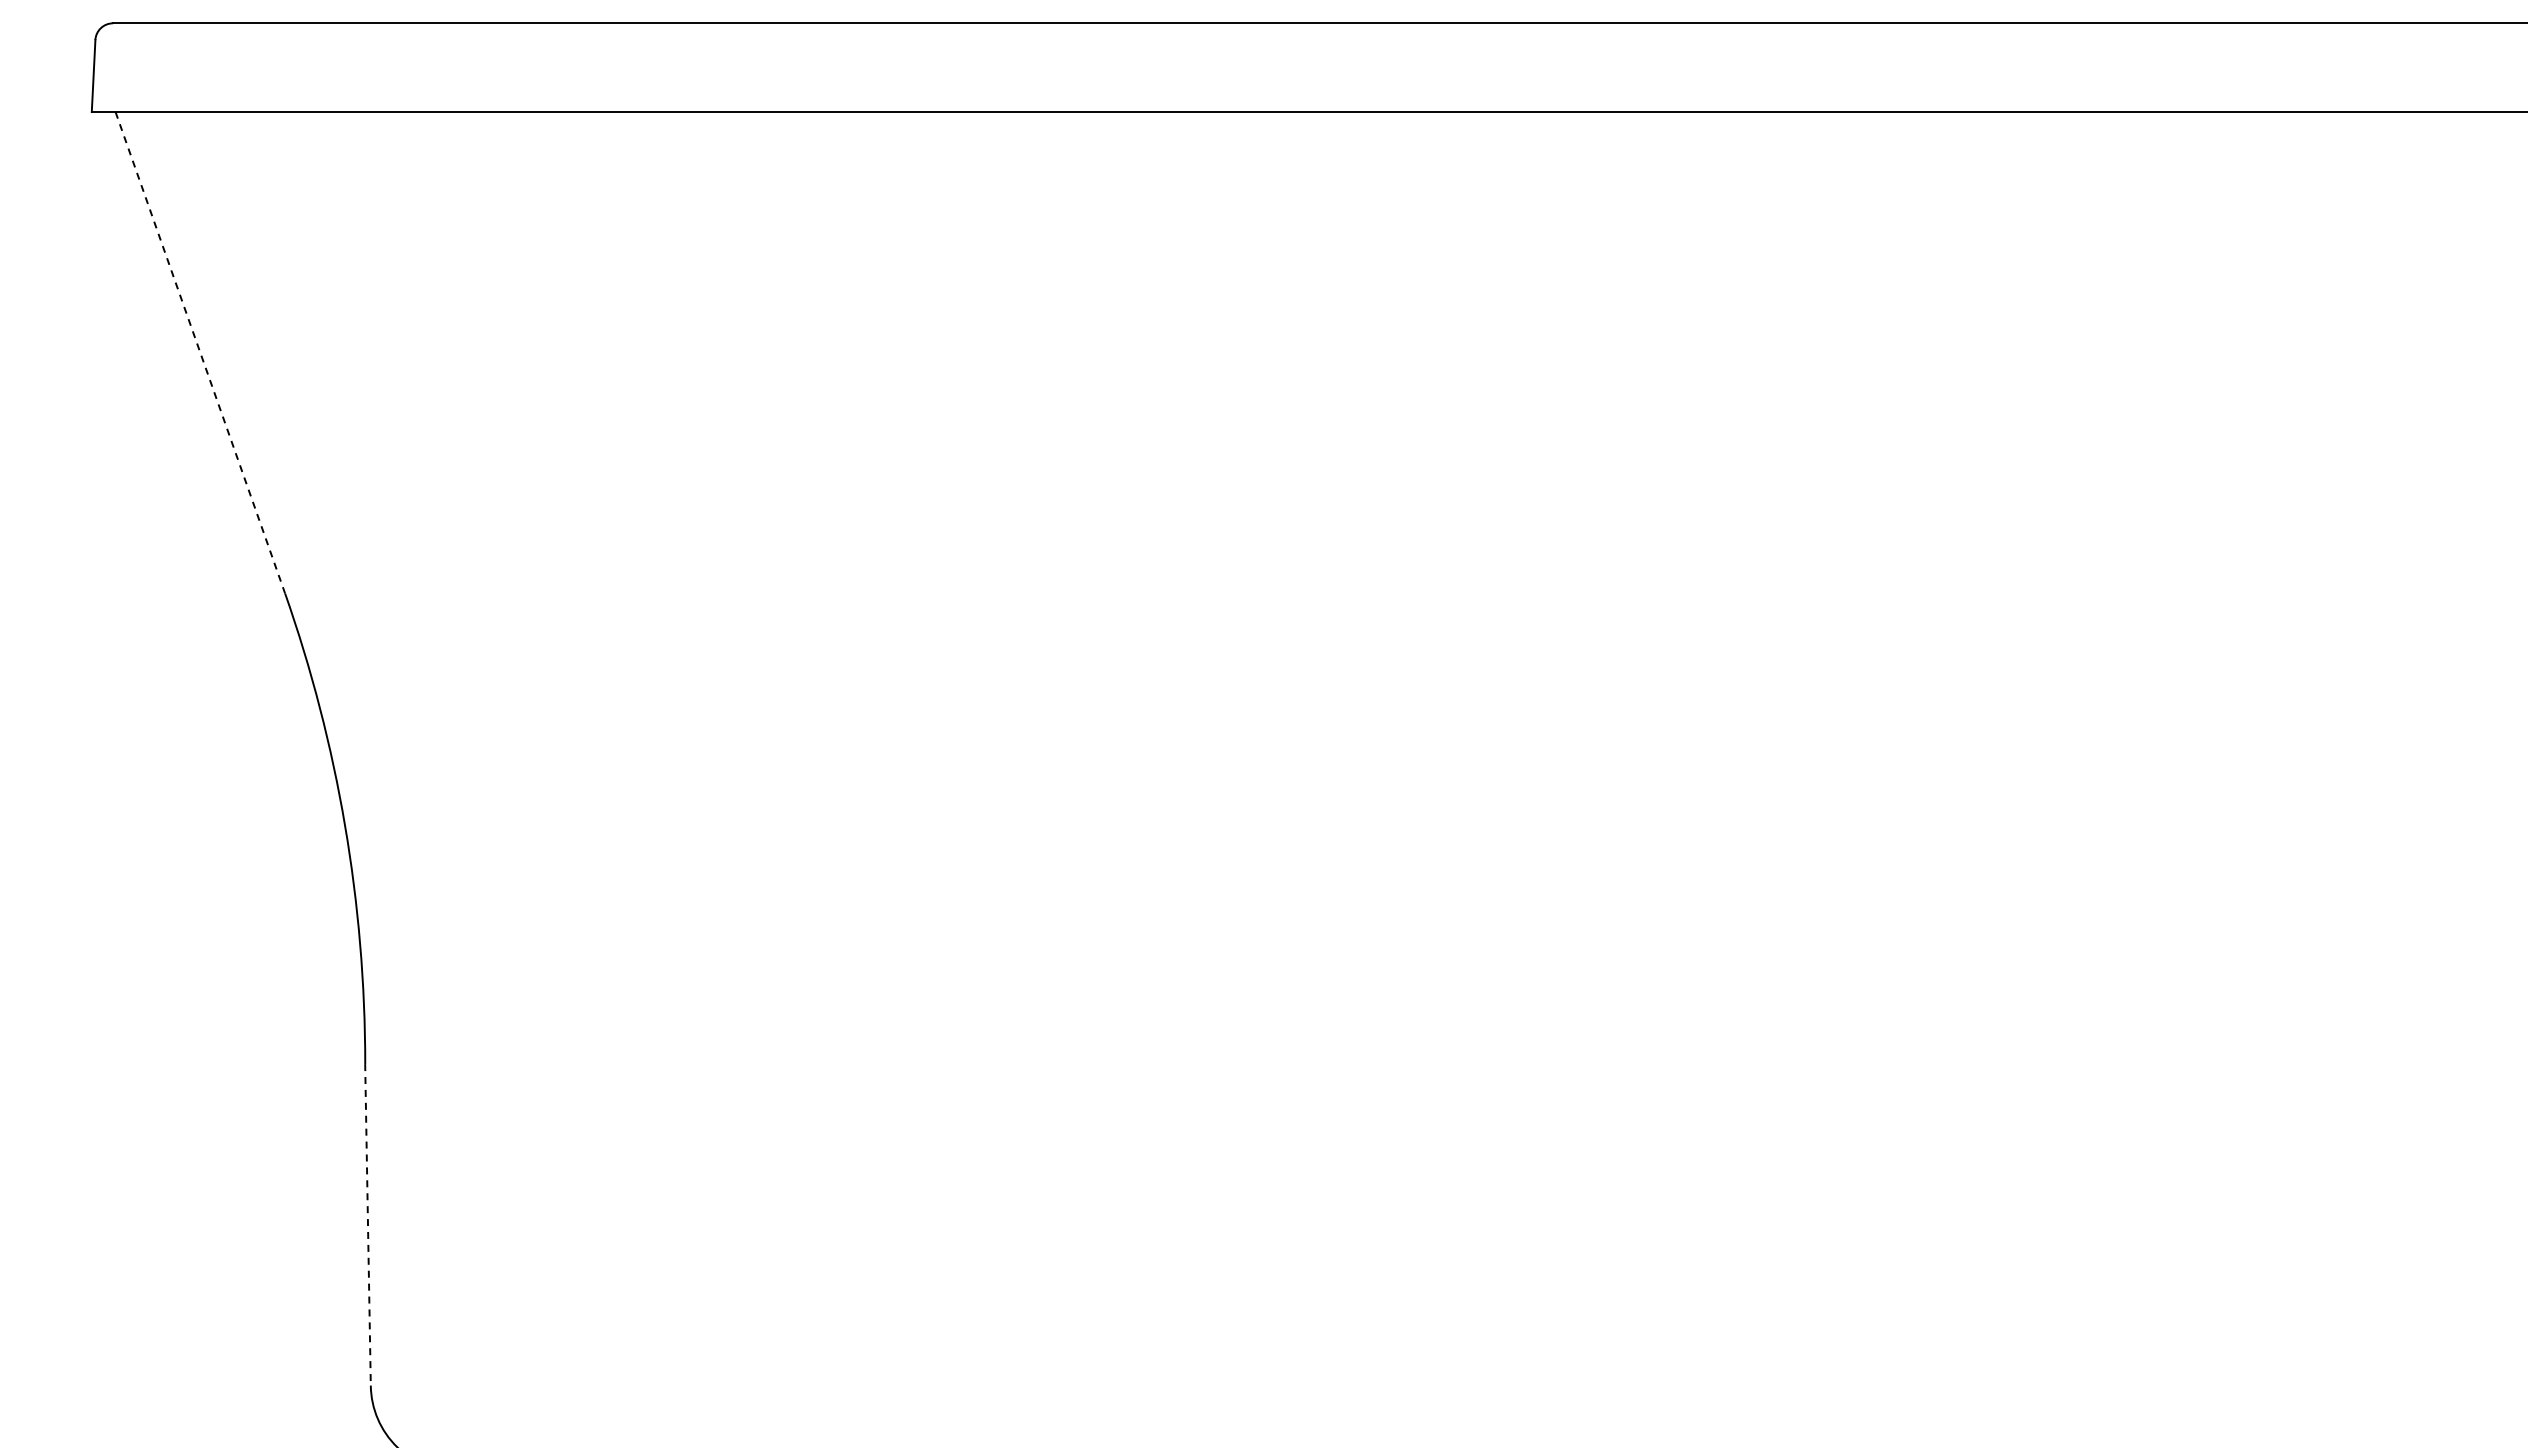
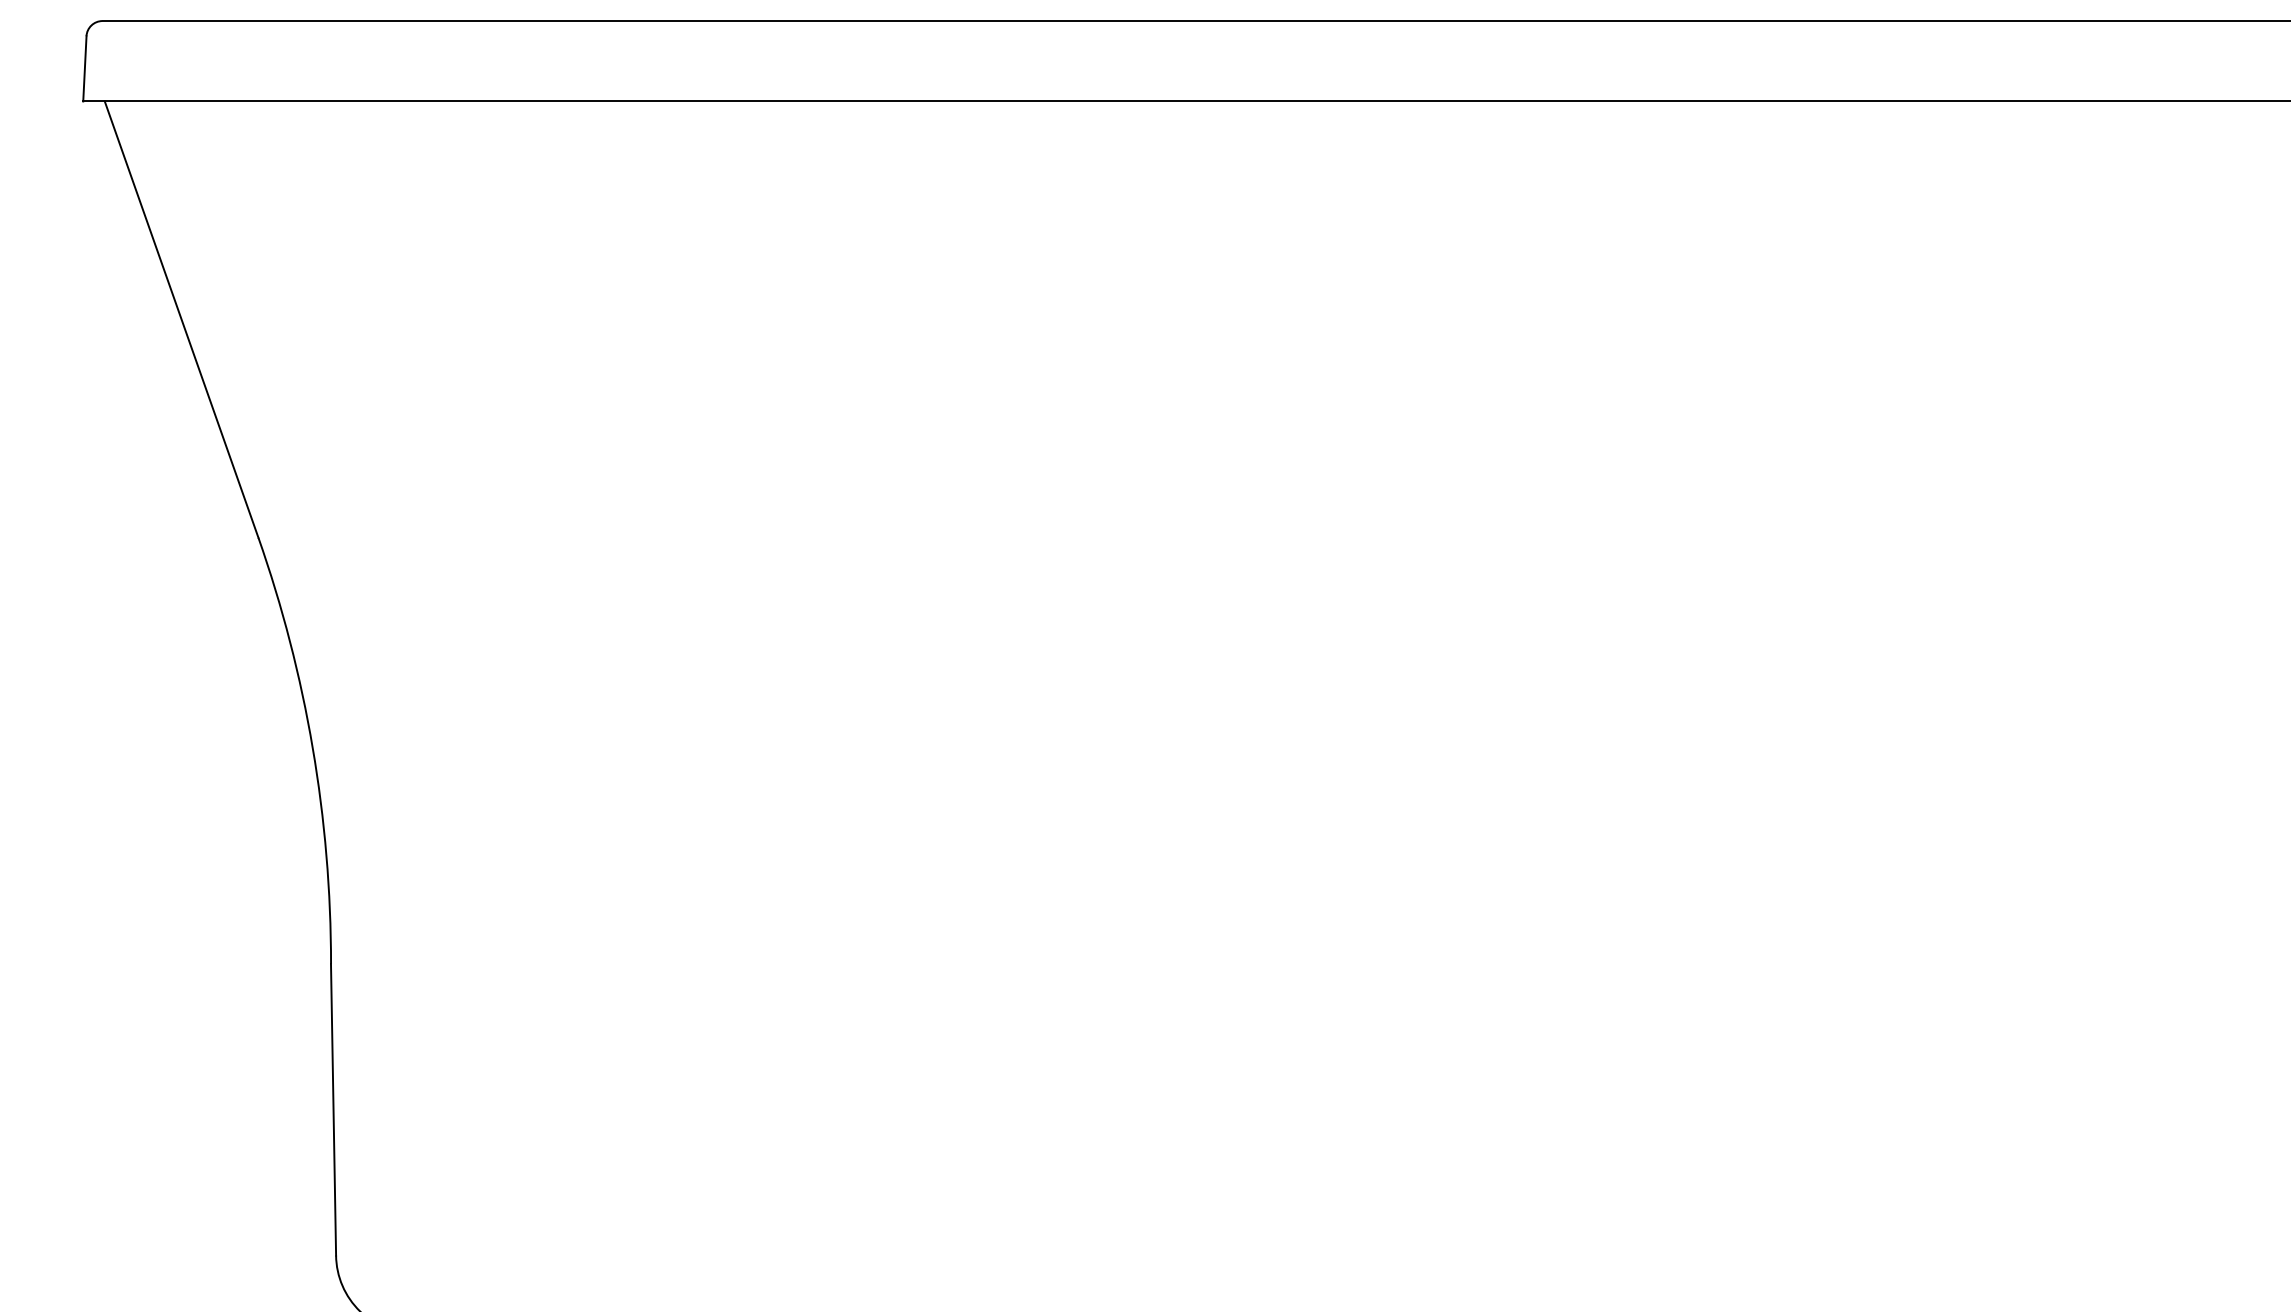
line: (200, 353) -> (181, 320), dashed -> solid
line: (368, 1224) -> (333, 1109), dashed -> solid

